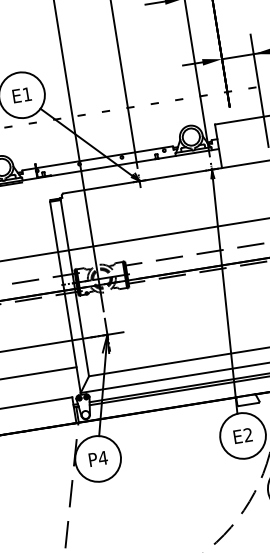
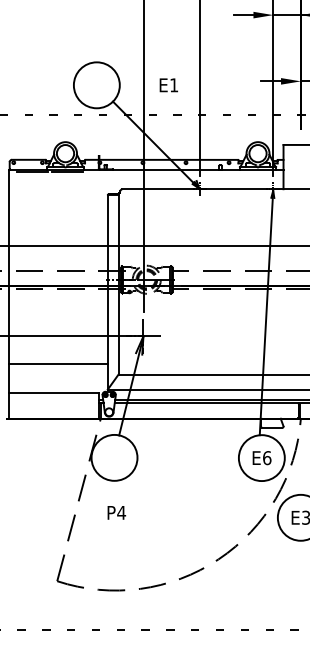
text: (21, 95) -> (168, 85), moved
text: (248, 435) -> (267, 458), E2 -> E6
text: (98, 458) -> (116, 512), moved

